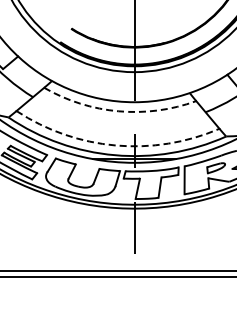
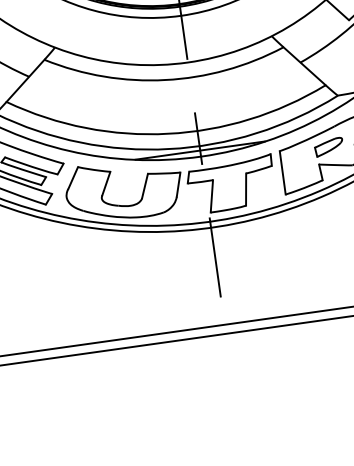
arc: (118, 111) -> (165, 80), dashed -> solid
arc: (115, 145) -> (167, 133), dashed -> solid

